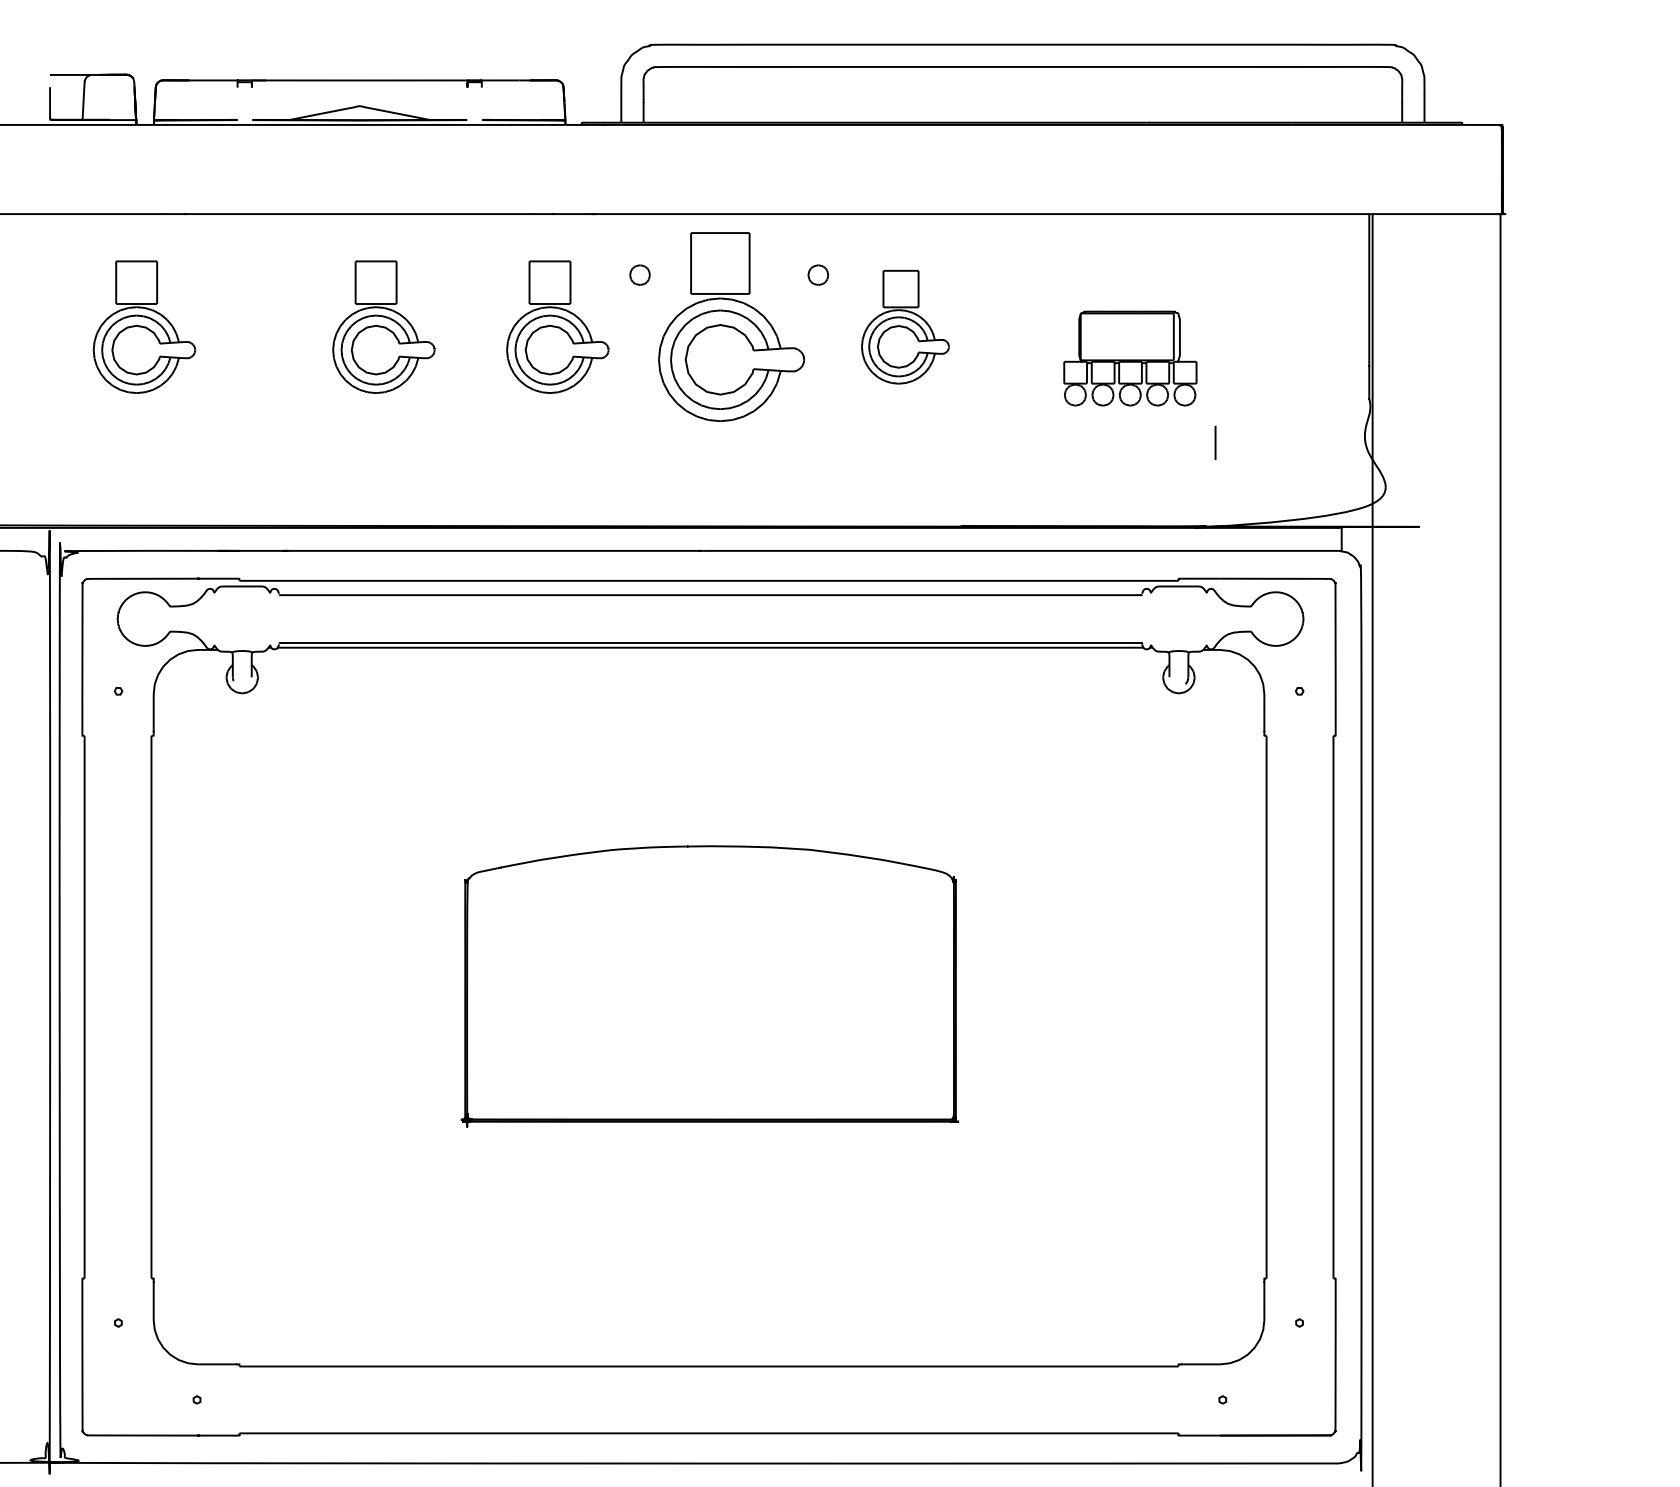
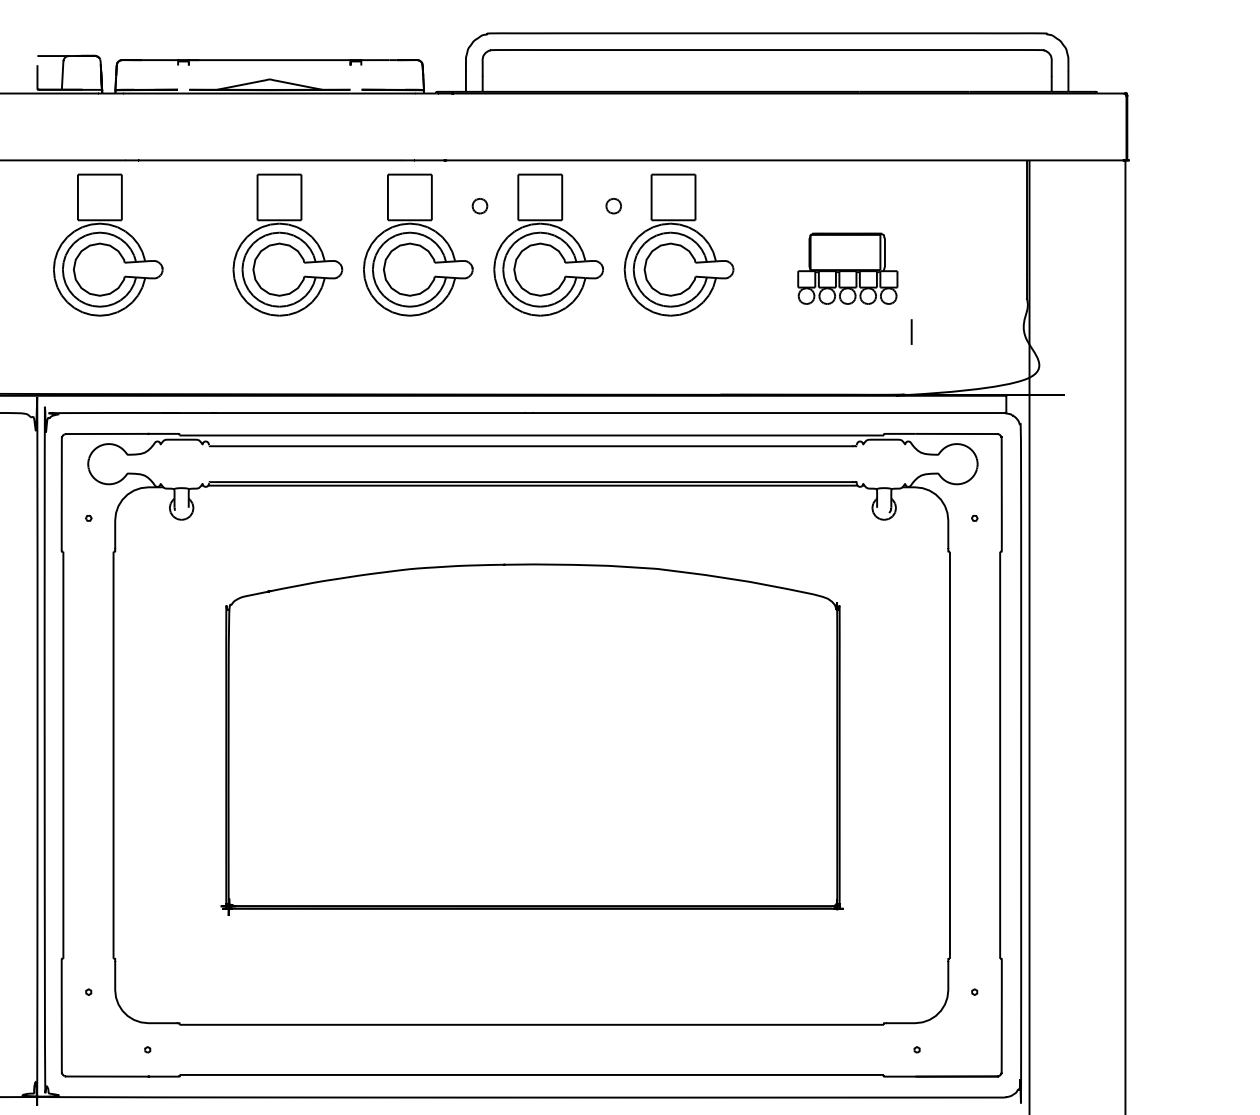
part: (144, 327) -> (108, 245), size x1.43
part: (383, 327) -> (287, 245), size x1.43
part: (557, 327) -> (418, 245), size x1.43
part: (905, 327) -> (679, 245), size x1.67
part: (710, 986) -> (532, 739), size x1.67

